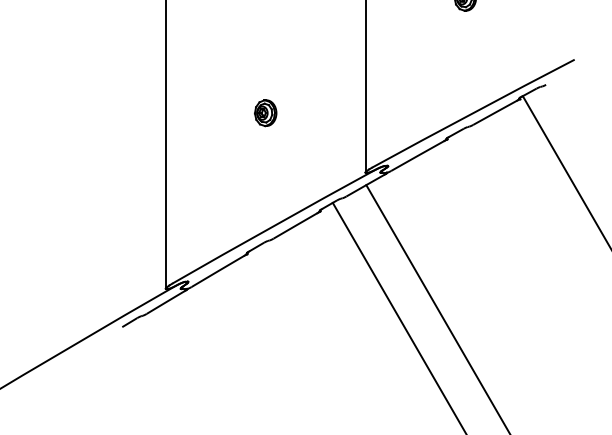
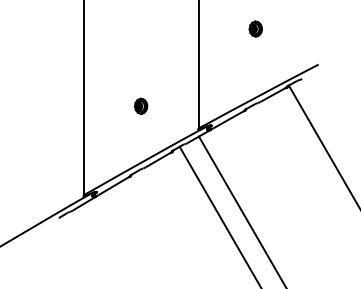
part: (266, 111) -> (141, 105), moved

